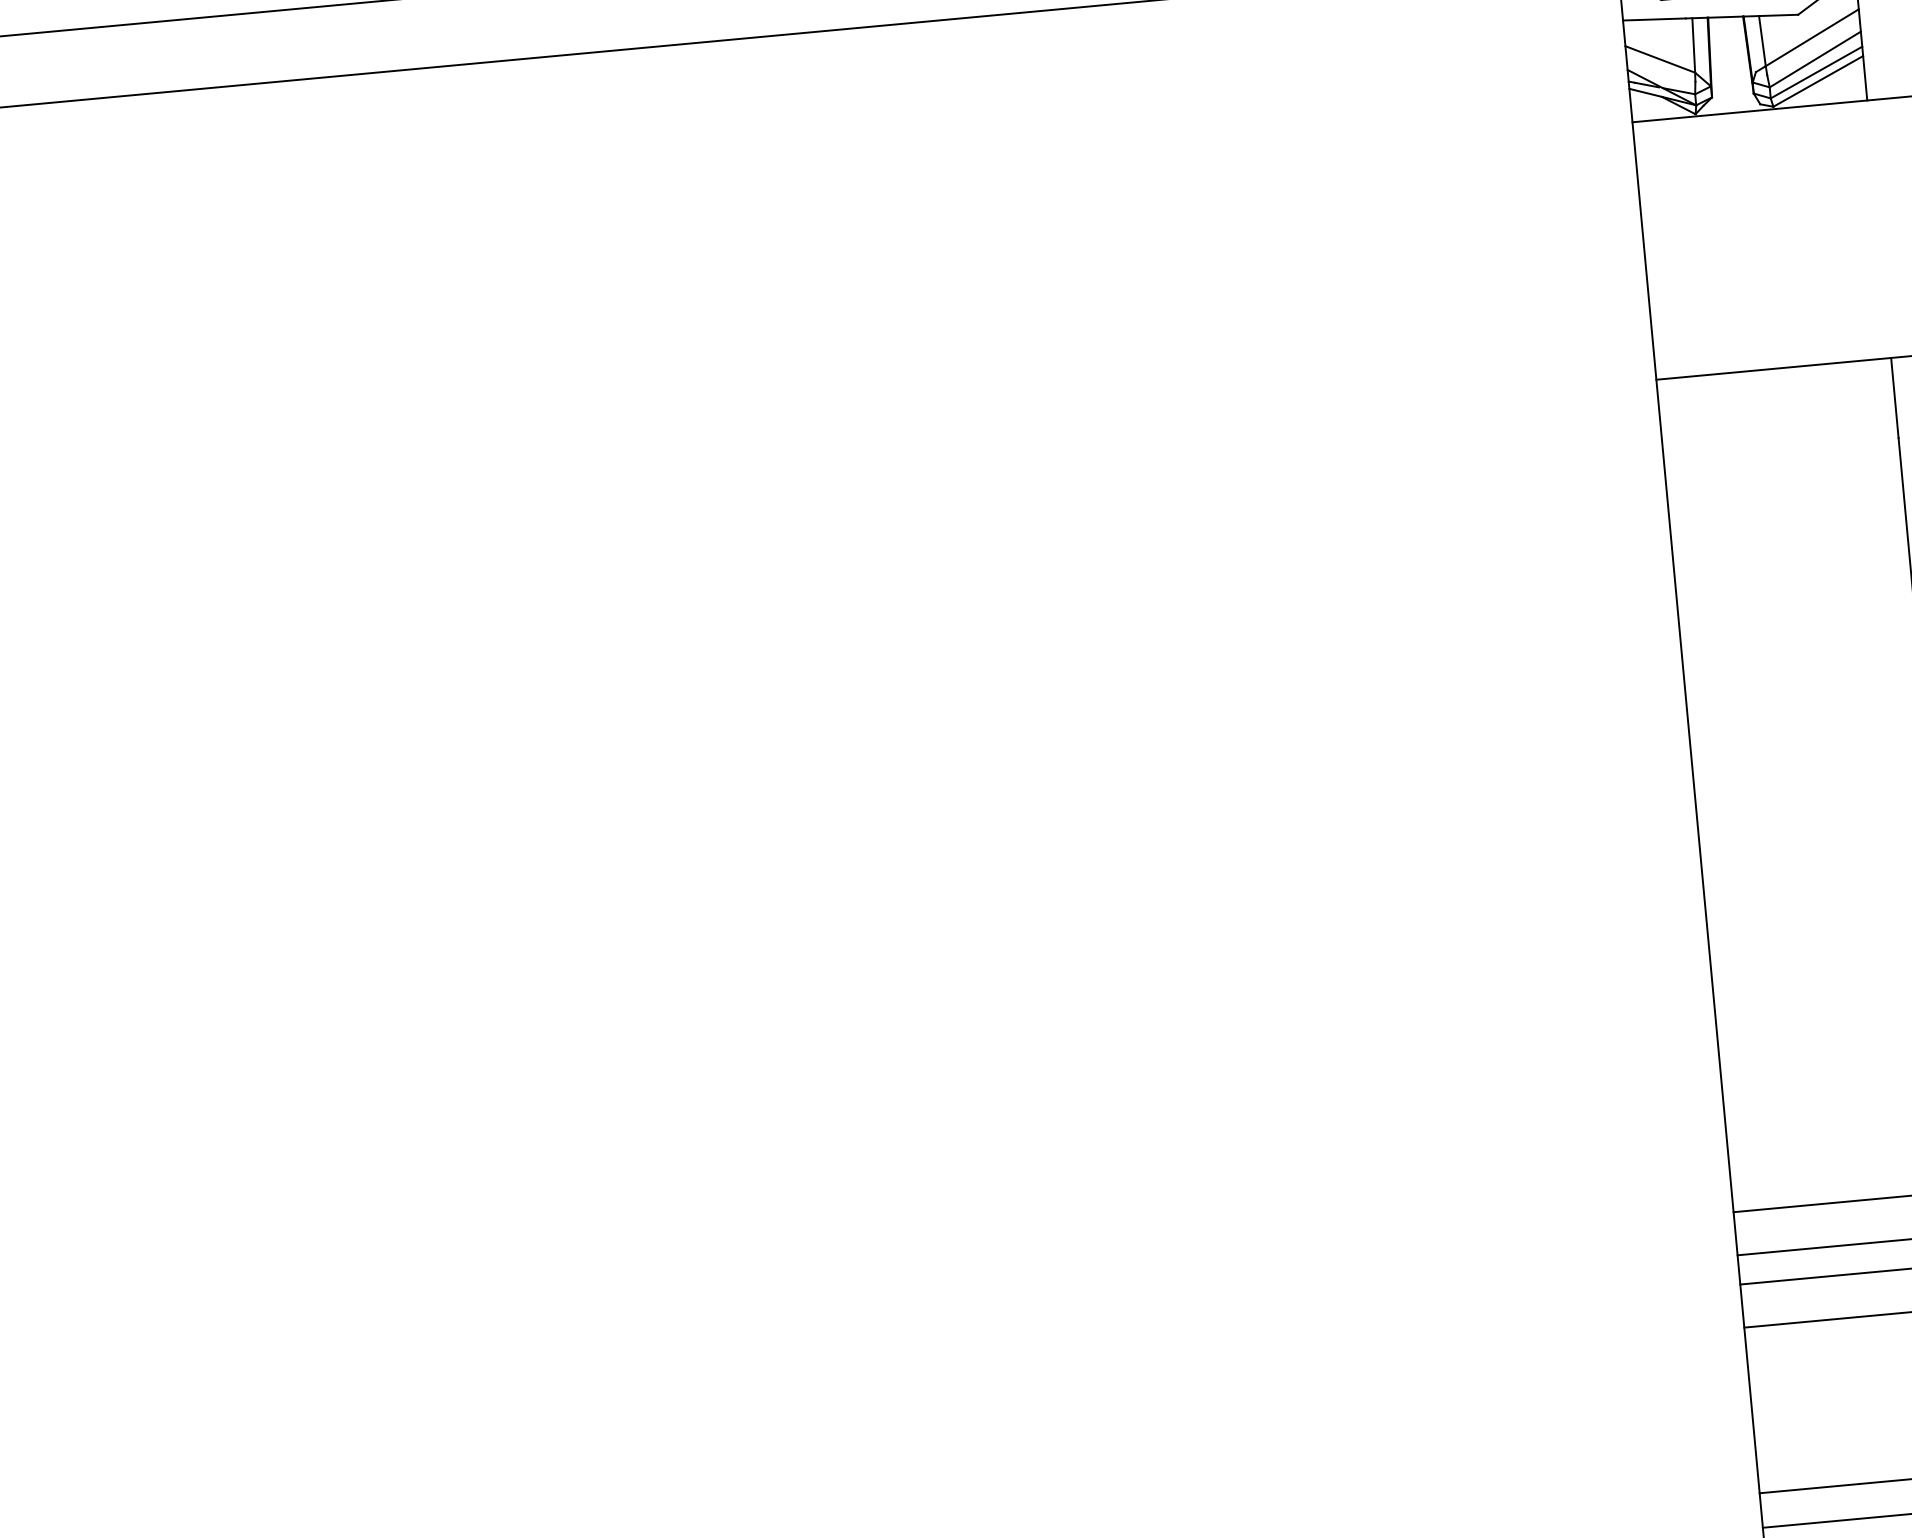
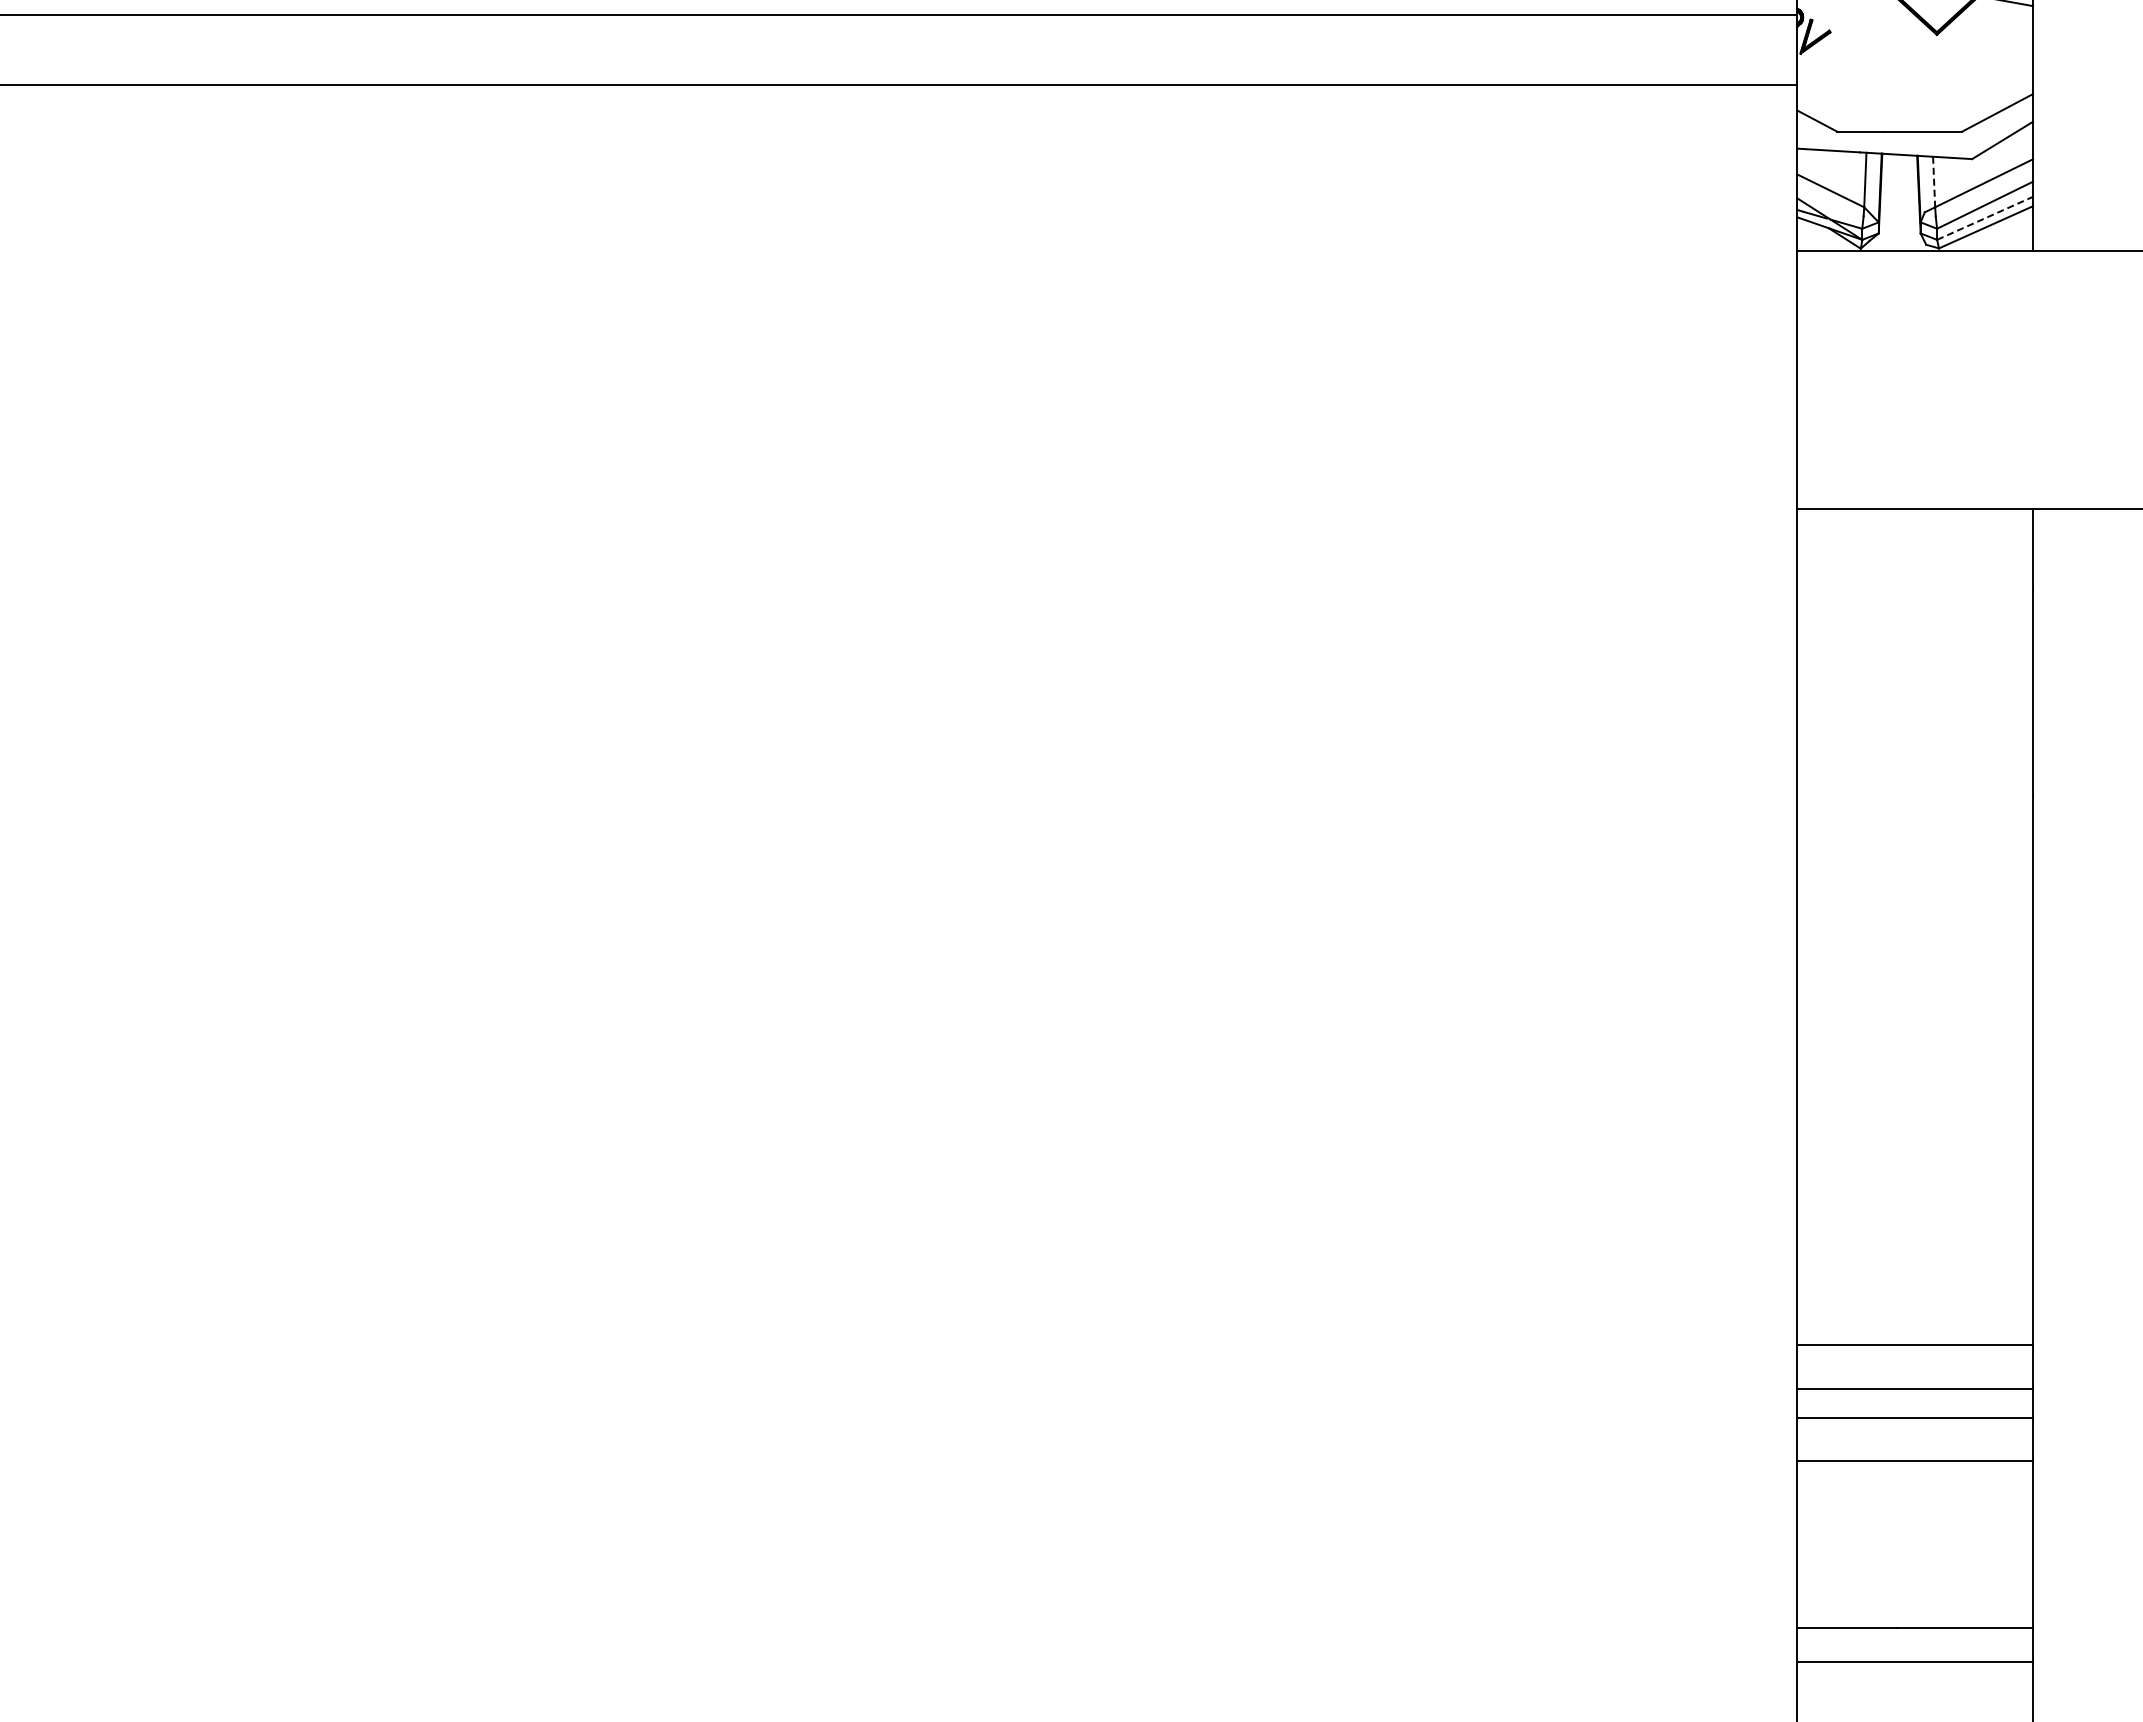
line: (1762, 41) -> (1934, 182), solid -> dashed
line: (1816, 72) -> (1985, 218), solid -> dashed

